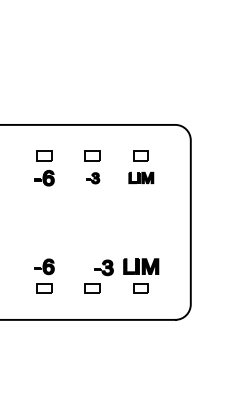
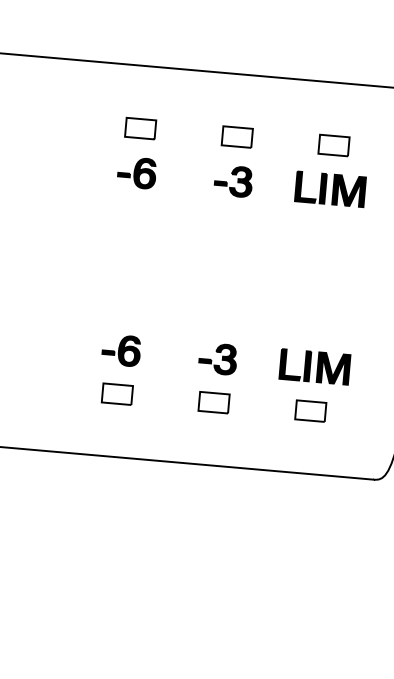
part: (141, 177) -> (331, 188), size x1.43
part: (92, 178) -> (232, 181), size x1.43
part: (103, 267) -> (217, 358), moved

